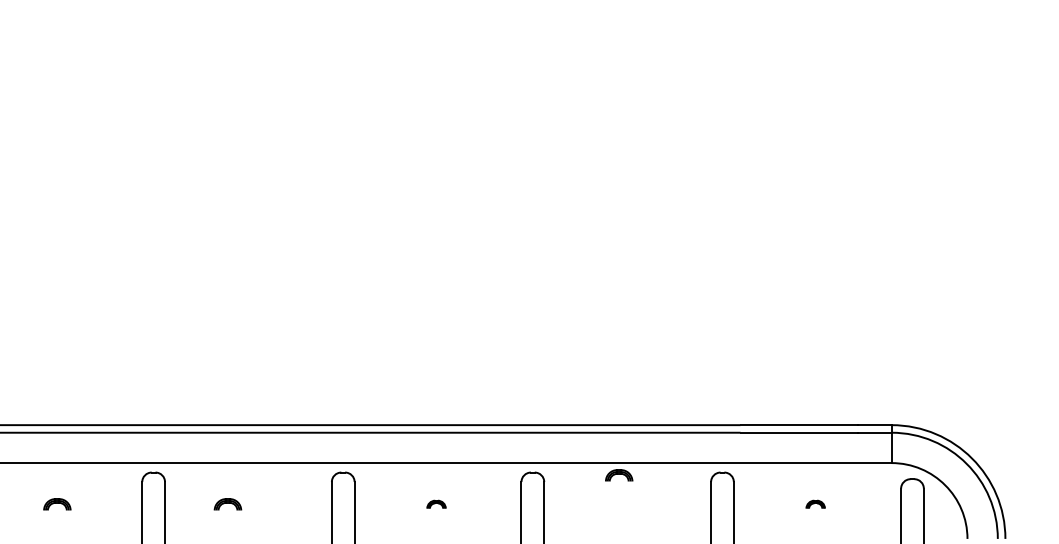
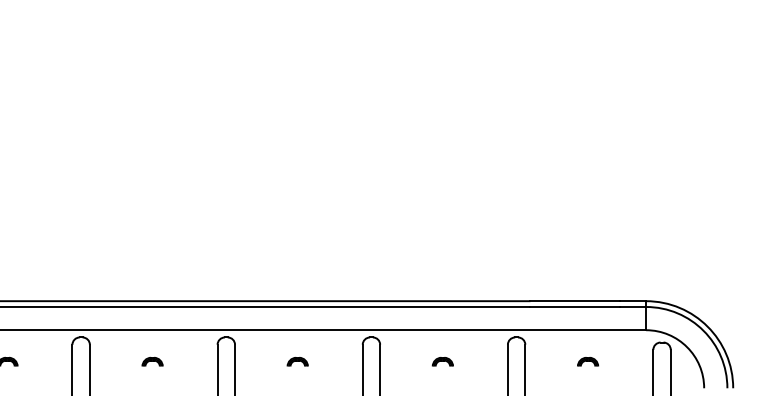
part: (619, 475) -> (443, 361), moved
part: (227, 504) -> (152, 361), moved
part: (436, 504) -> (297, 361), size x1.43
part: (815, 504) -> (587, 361), size x1.43

